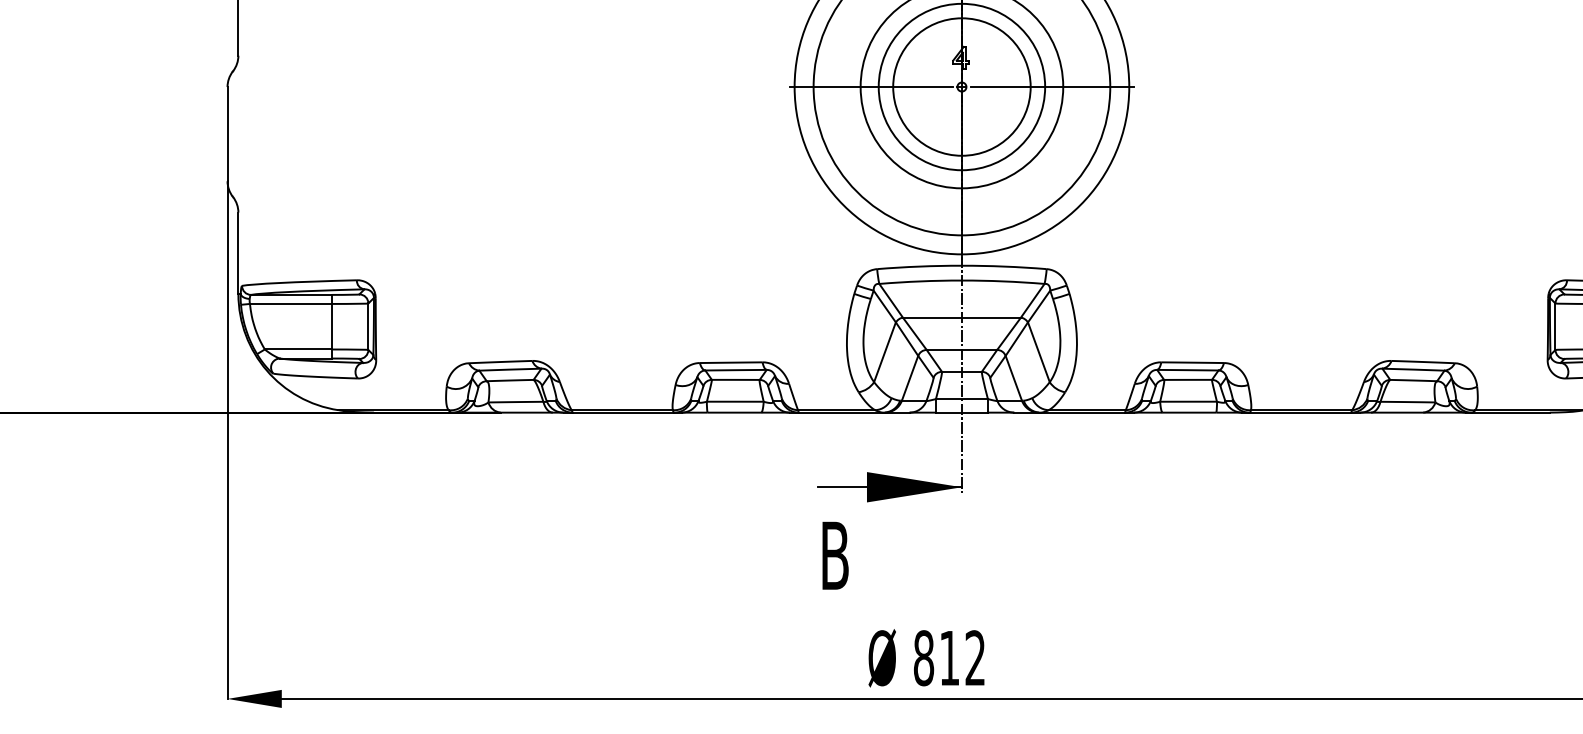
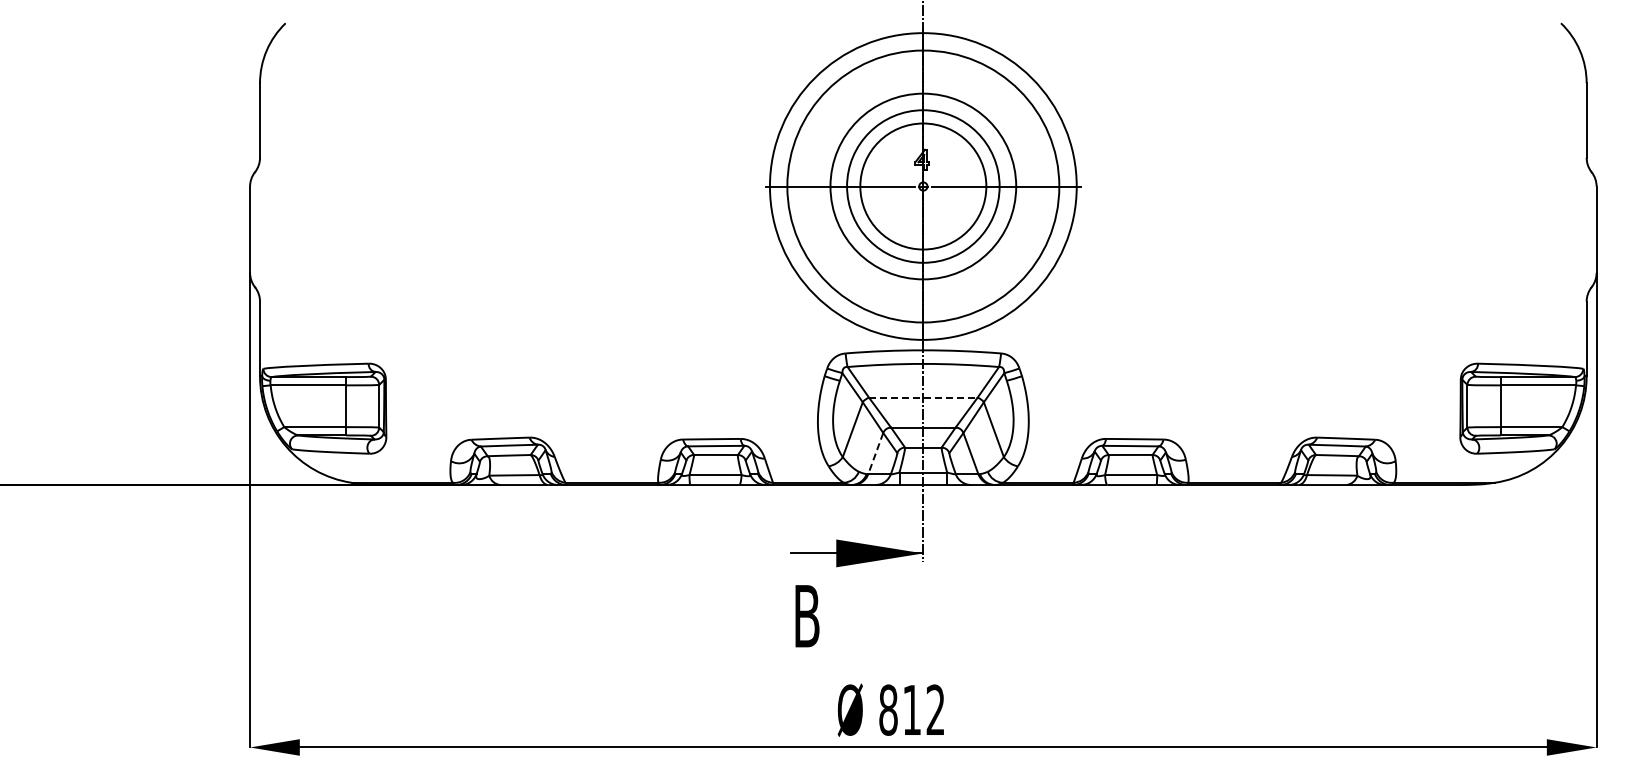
line: (962, 317) -> (923, 397), solid -> dashed
line: (909, 378) -> (875, 453), solid -> dashed

